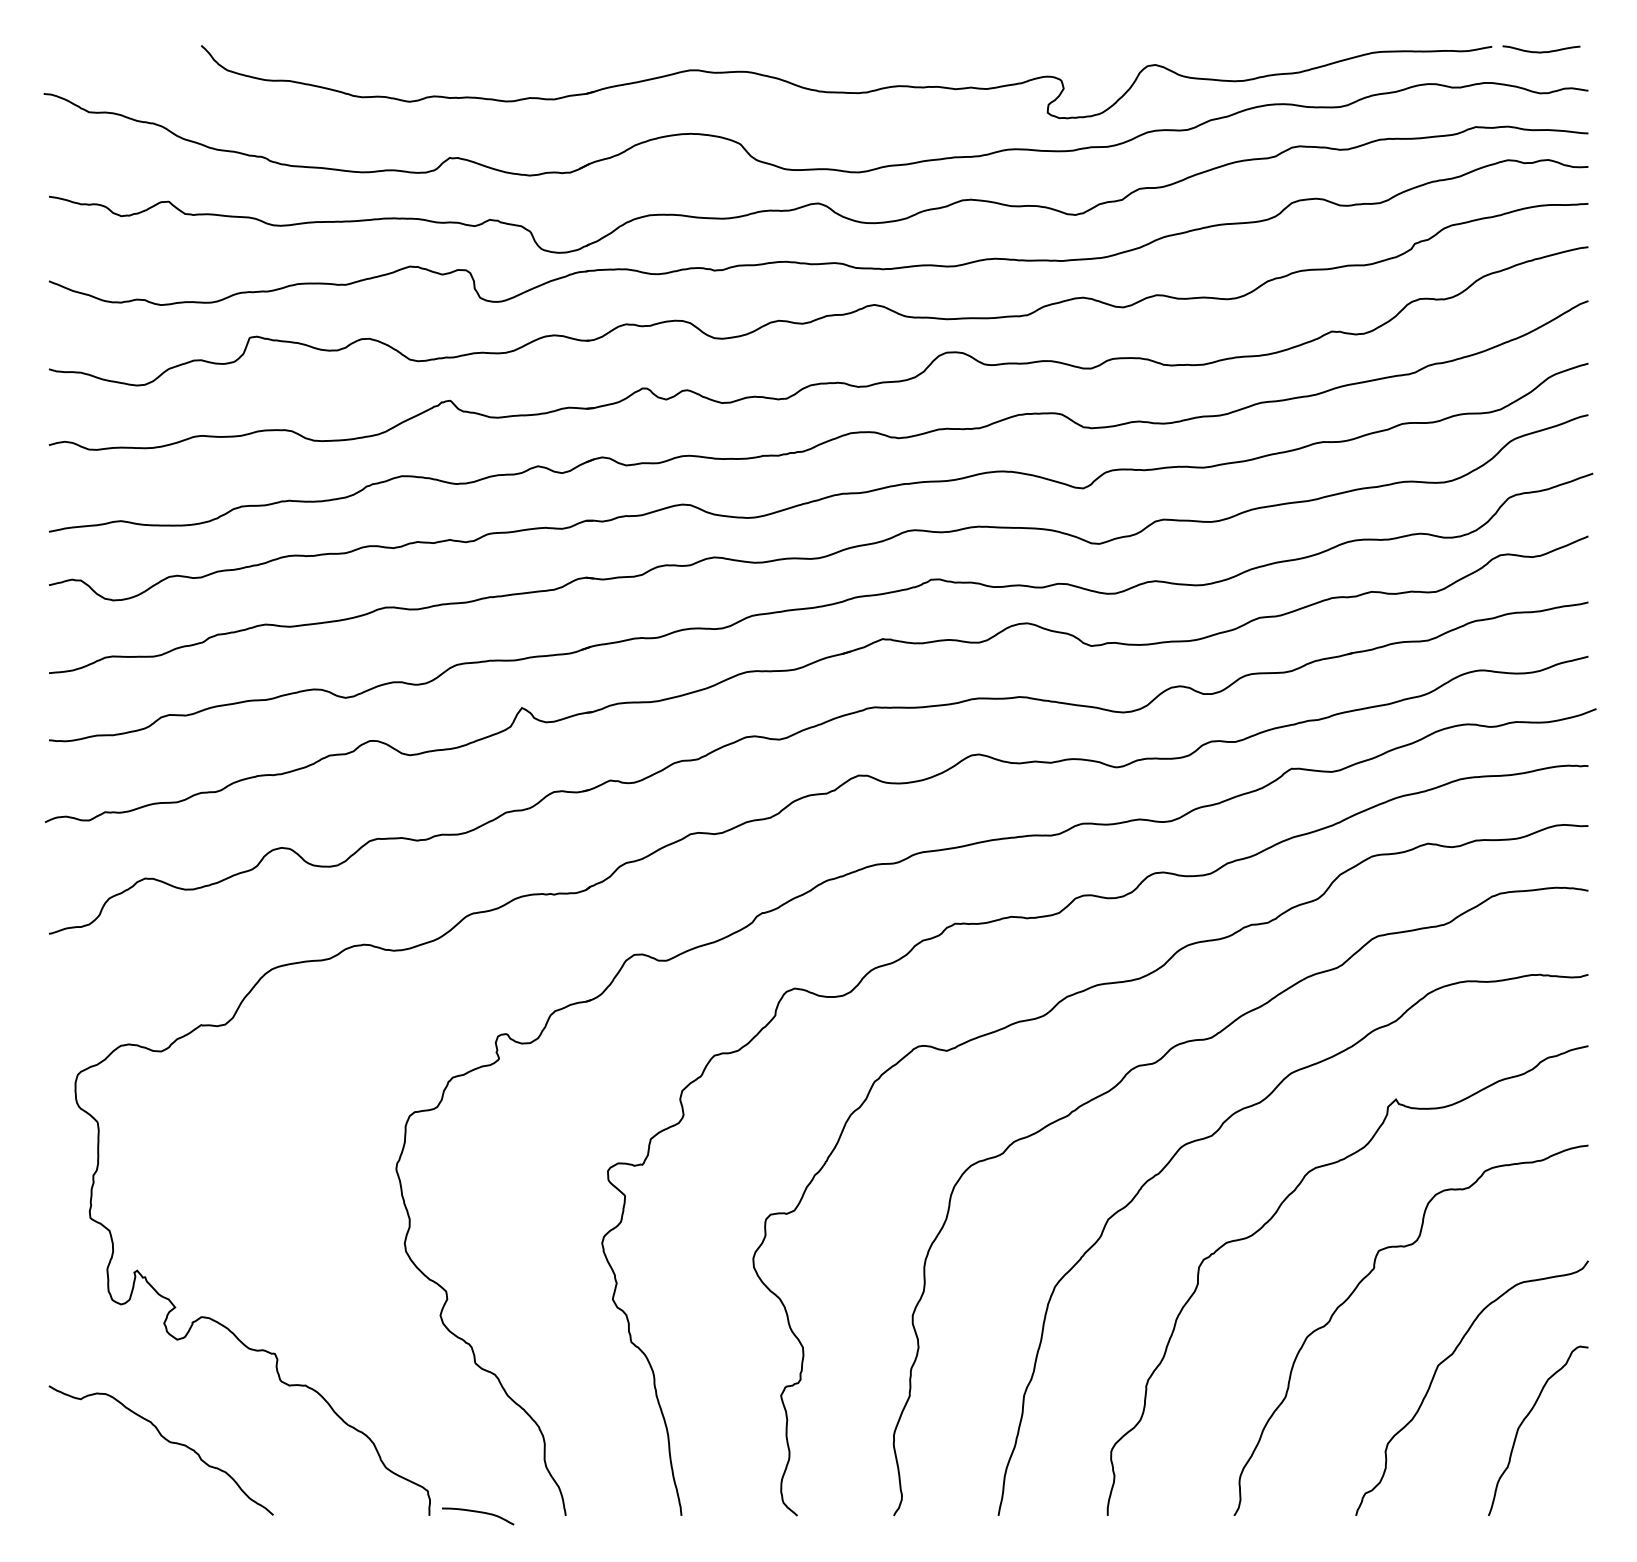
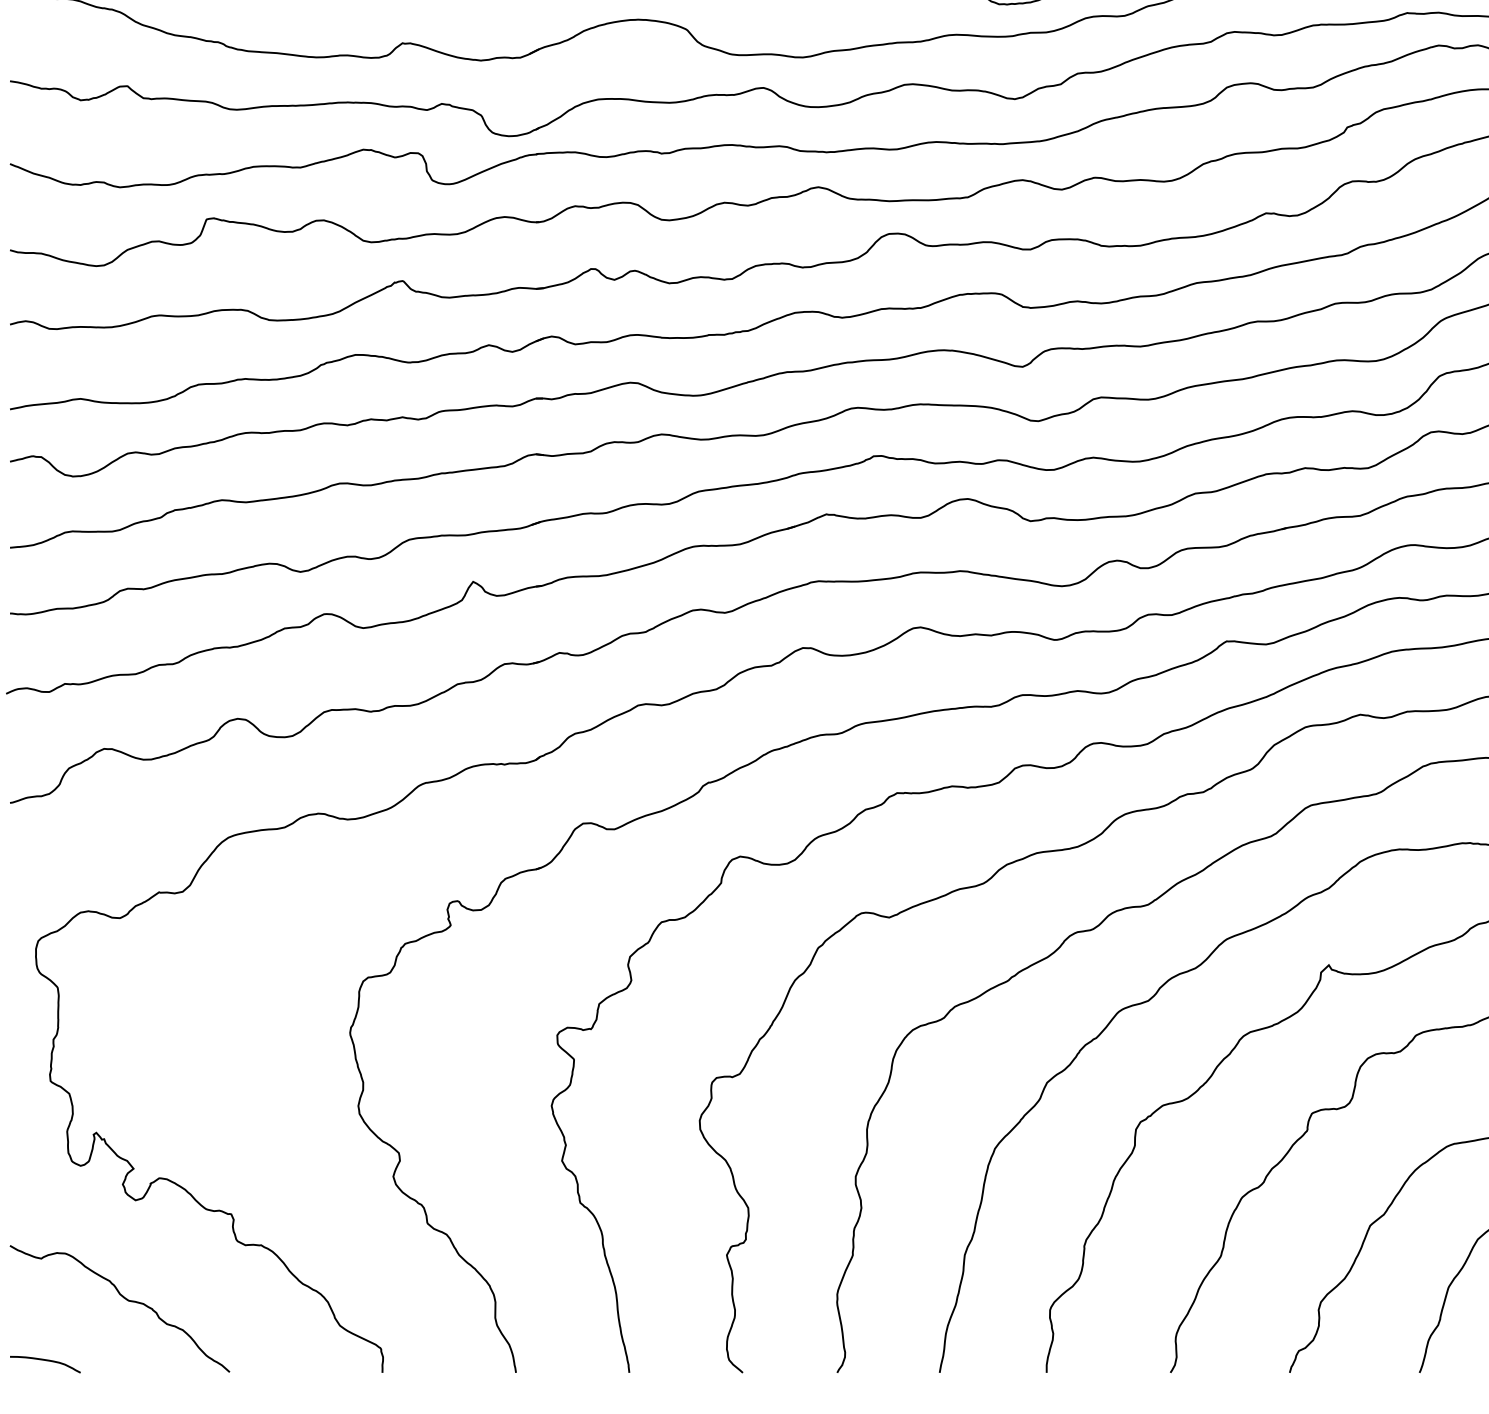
curve: (480, 1513) -> (47, 1361), moved

